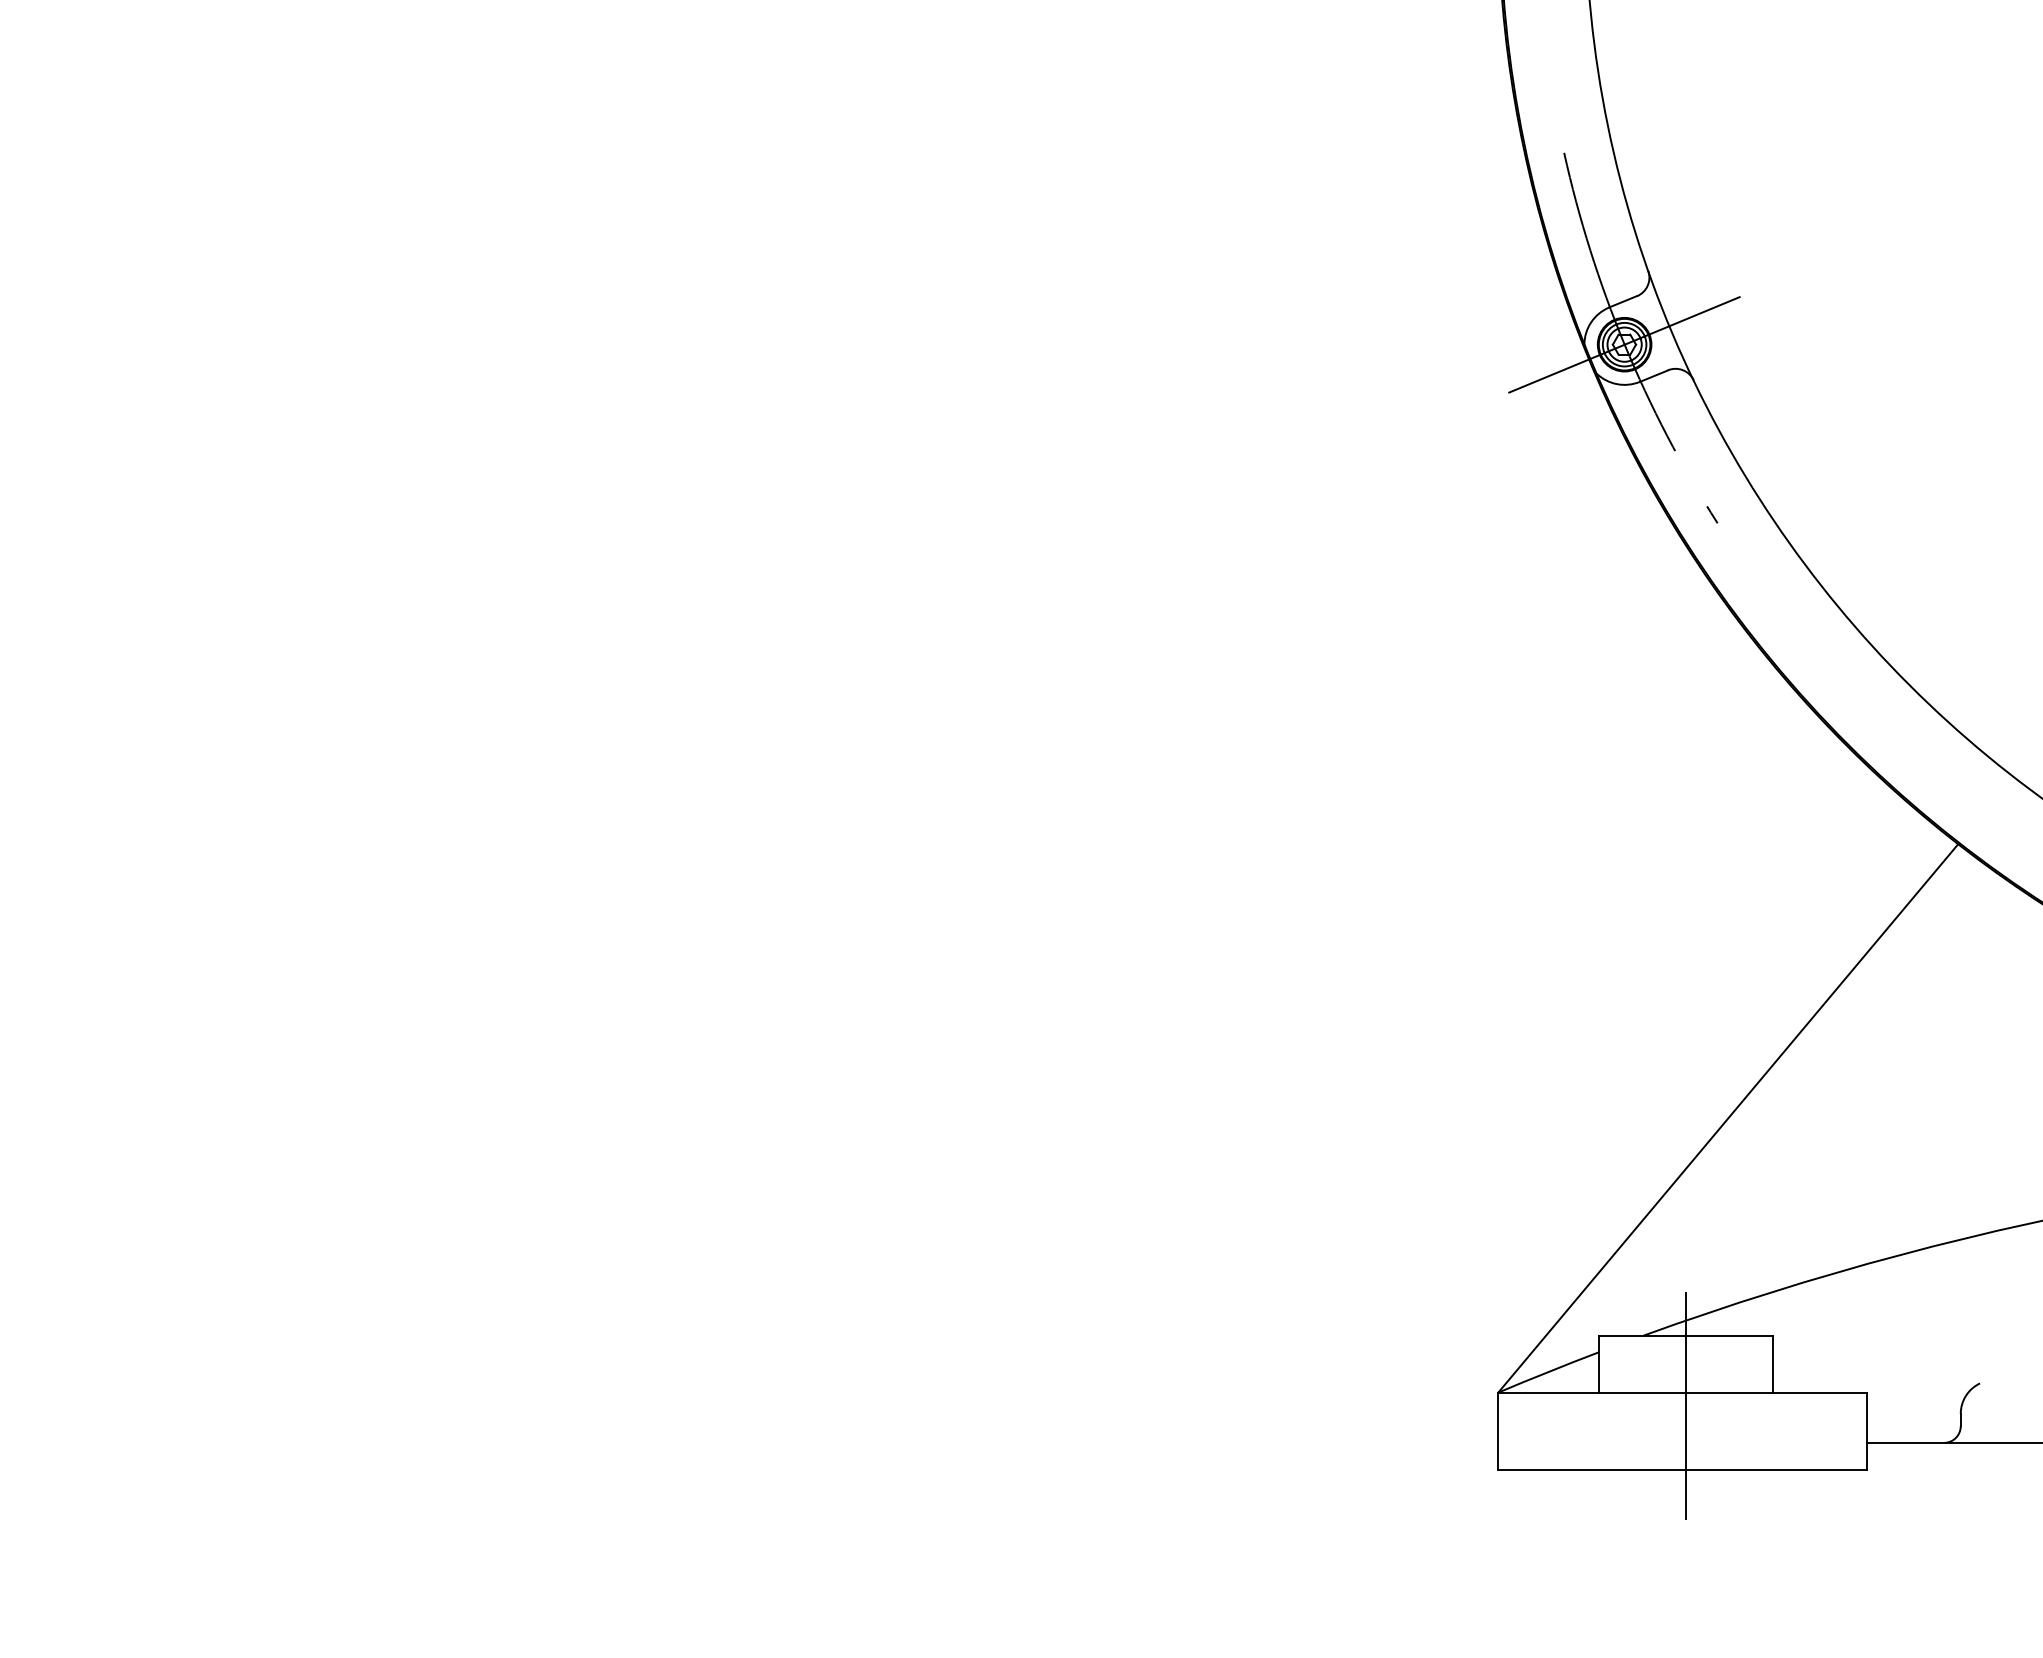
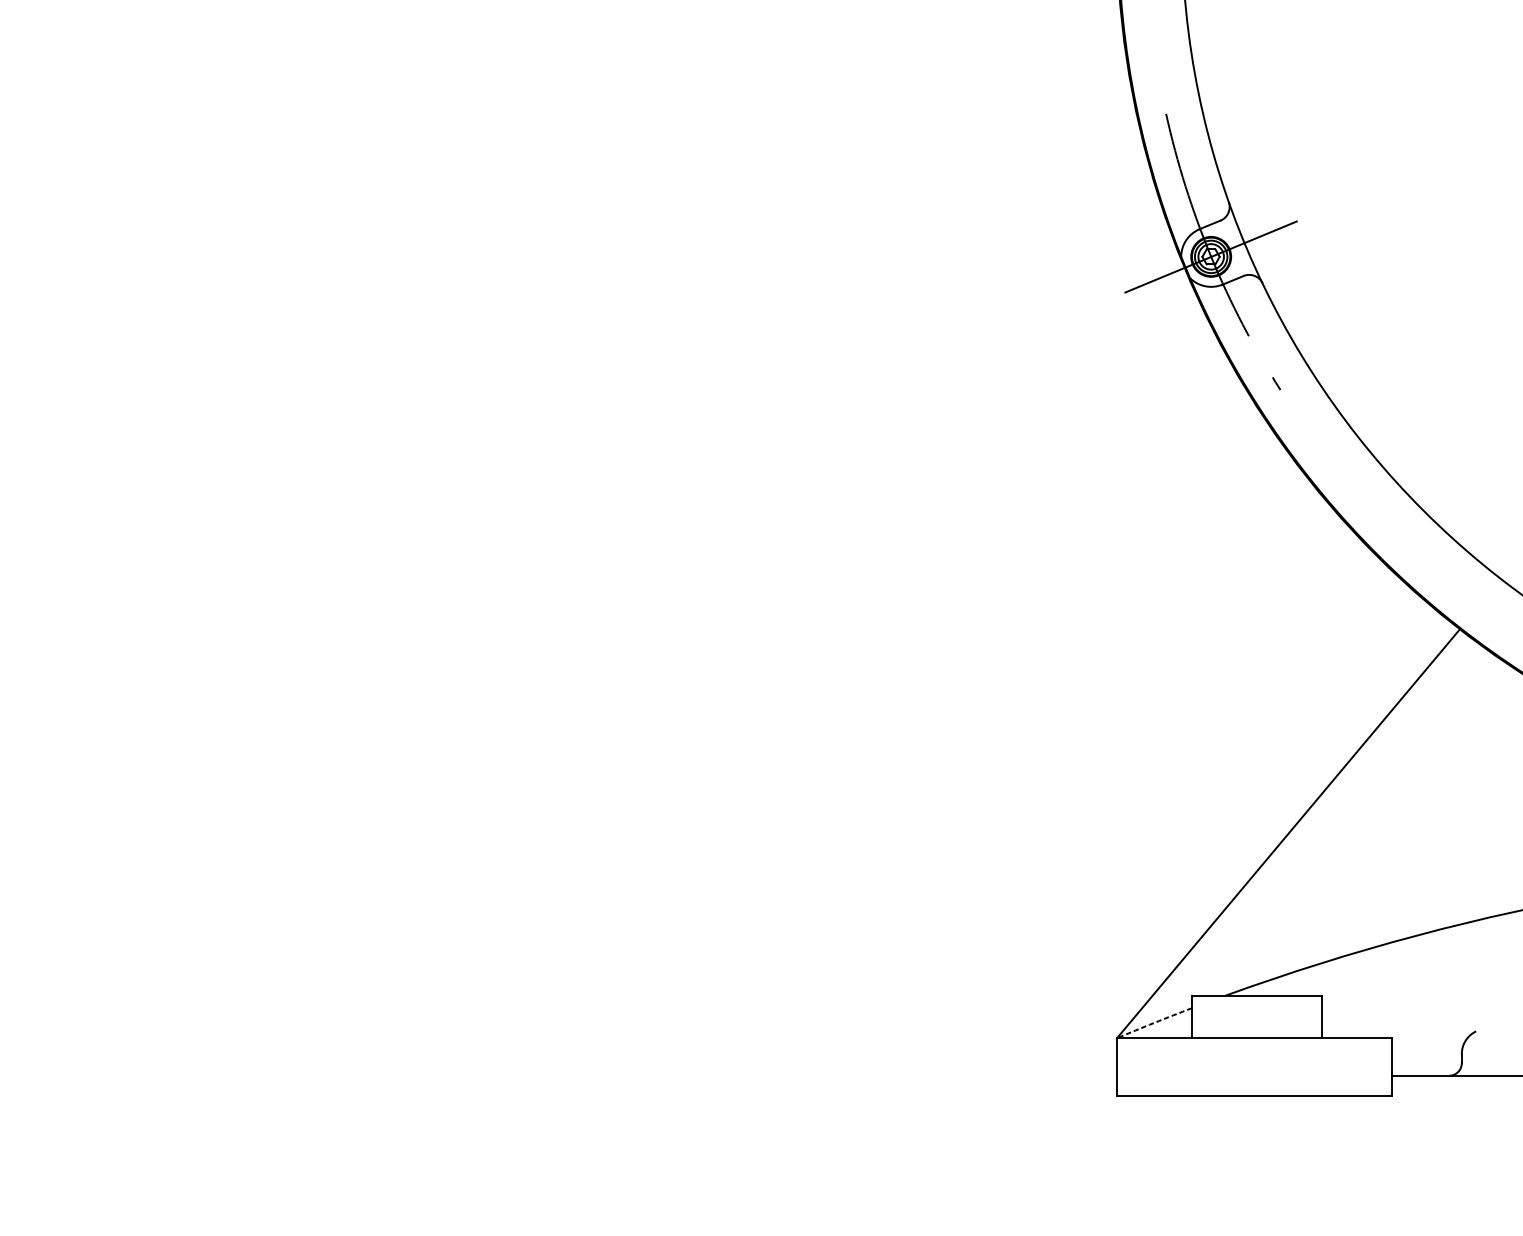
arc: (1548, 1372) -> (1154, 1023), solid -> dashed
line: (1685, 1406) -> (1256, 1048), removed

